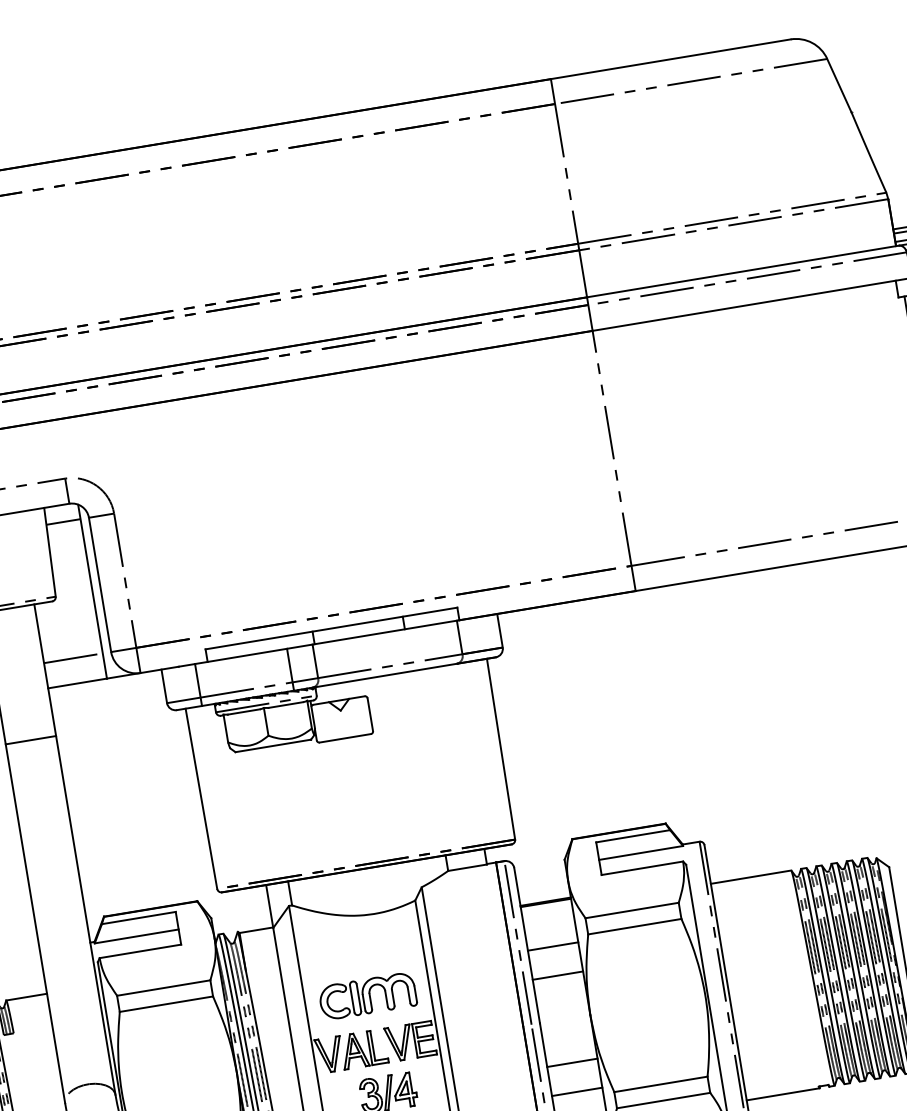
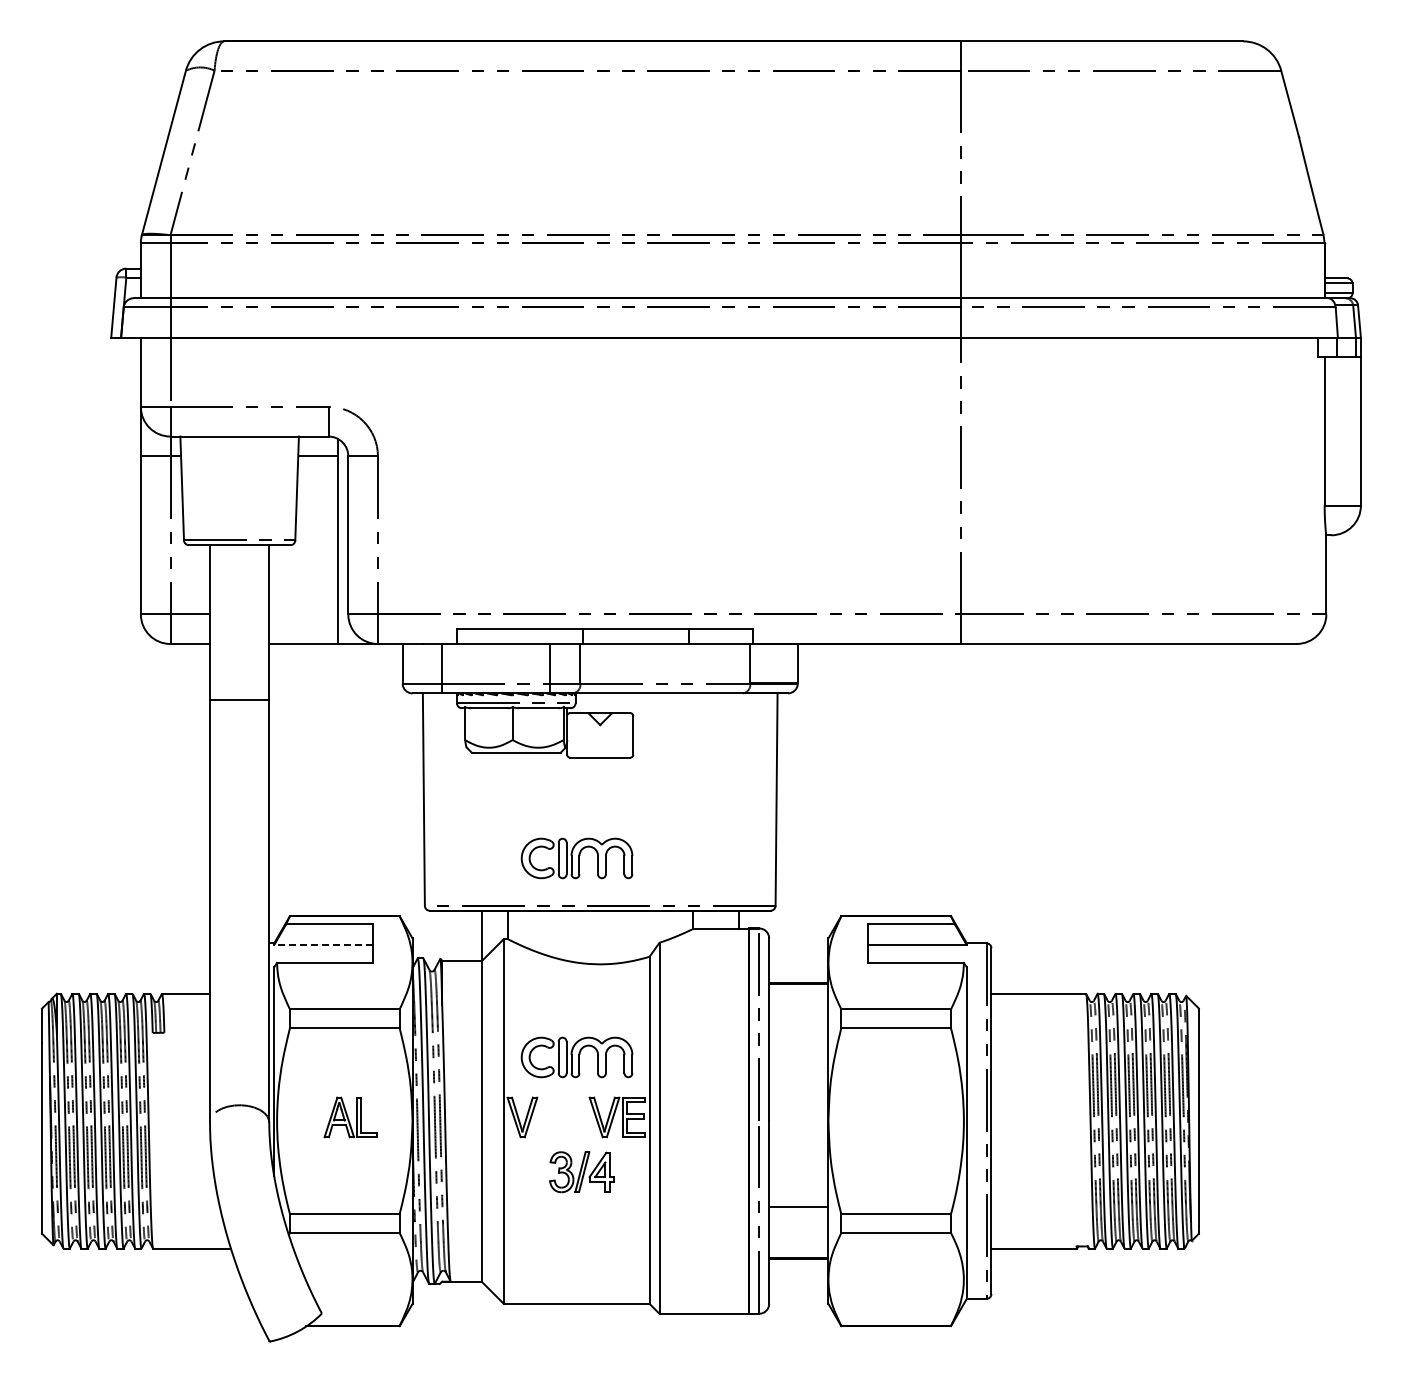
line: (73, 658) -> (303, 614), removed
part: (339, 827) -> (576, 858), added
line: (136, 936) -> (323, 945), solid -> dashed
line: (552, 946) -> (798, 1035), removed
line: (557, 975) -> (798, 1069), removed
part: (363, 1049) -> (350, 1117), moved
line: (572, 1062) -> (798, 1172), removed

